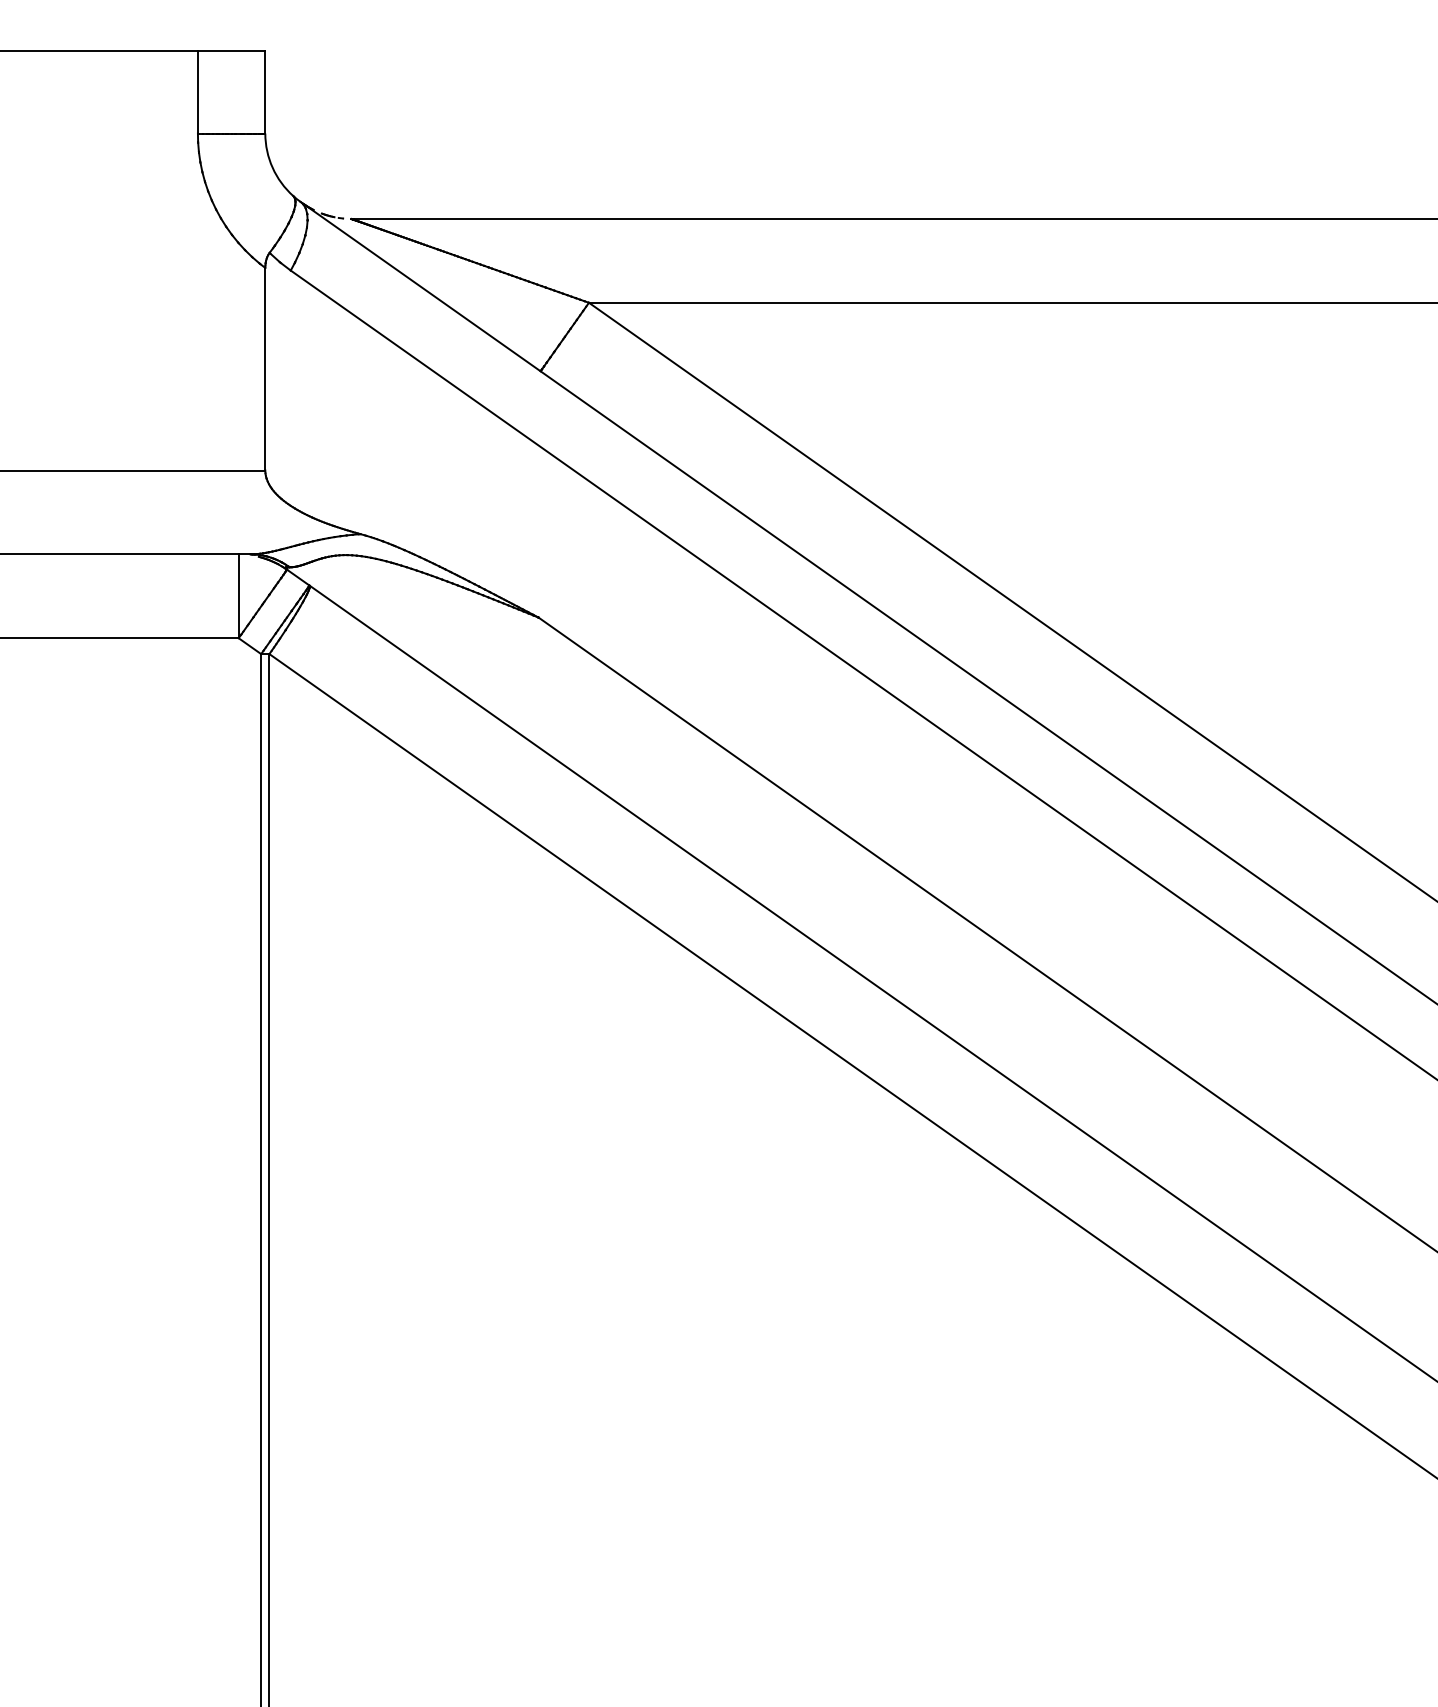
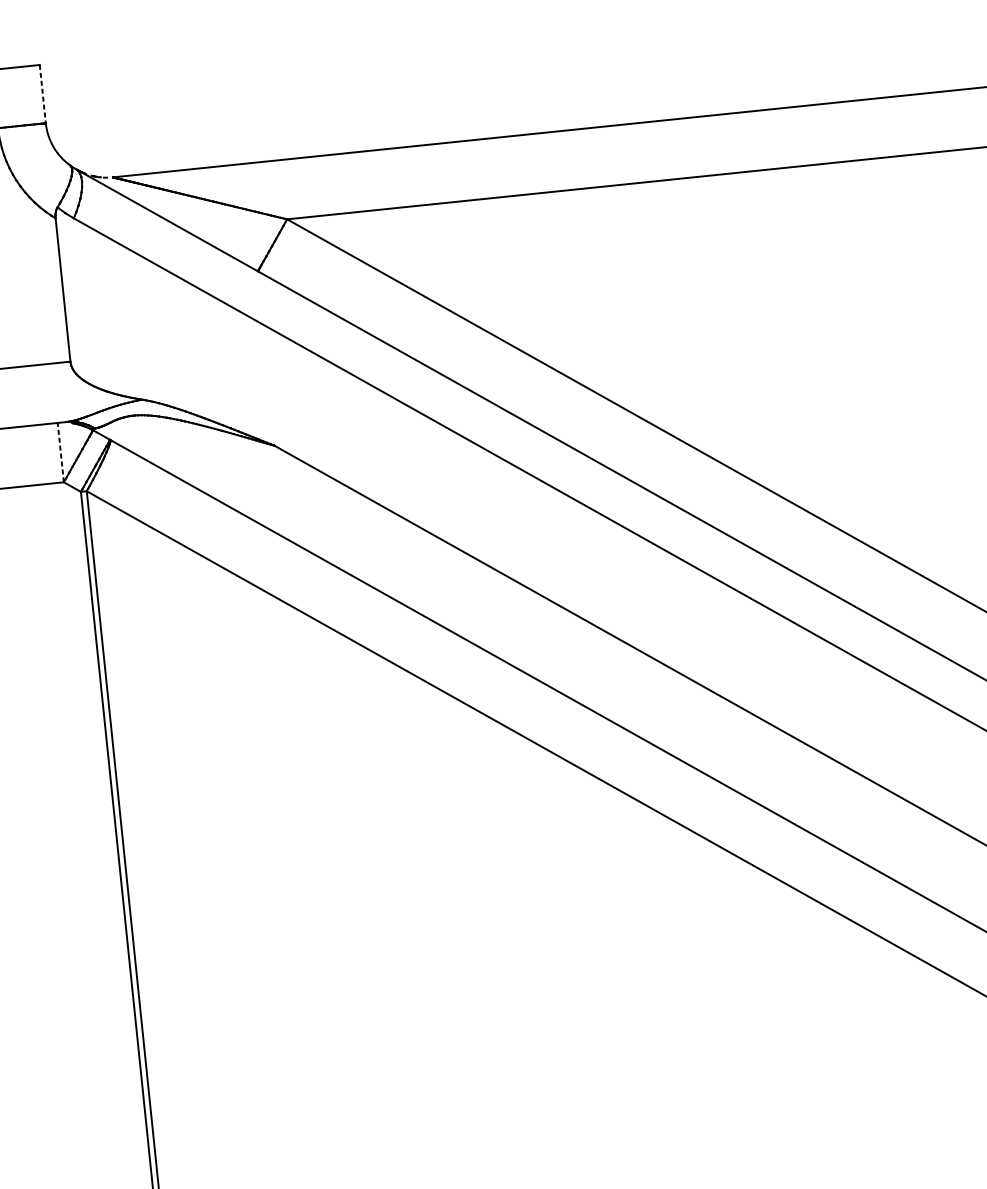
line: (265, 92) -> (42, 94), solid -> dashed
line: (238, 596) -> (60, 452), solid -> dashed

